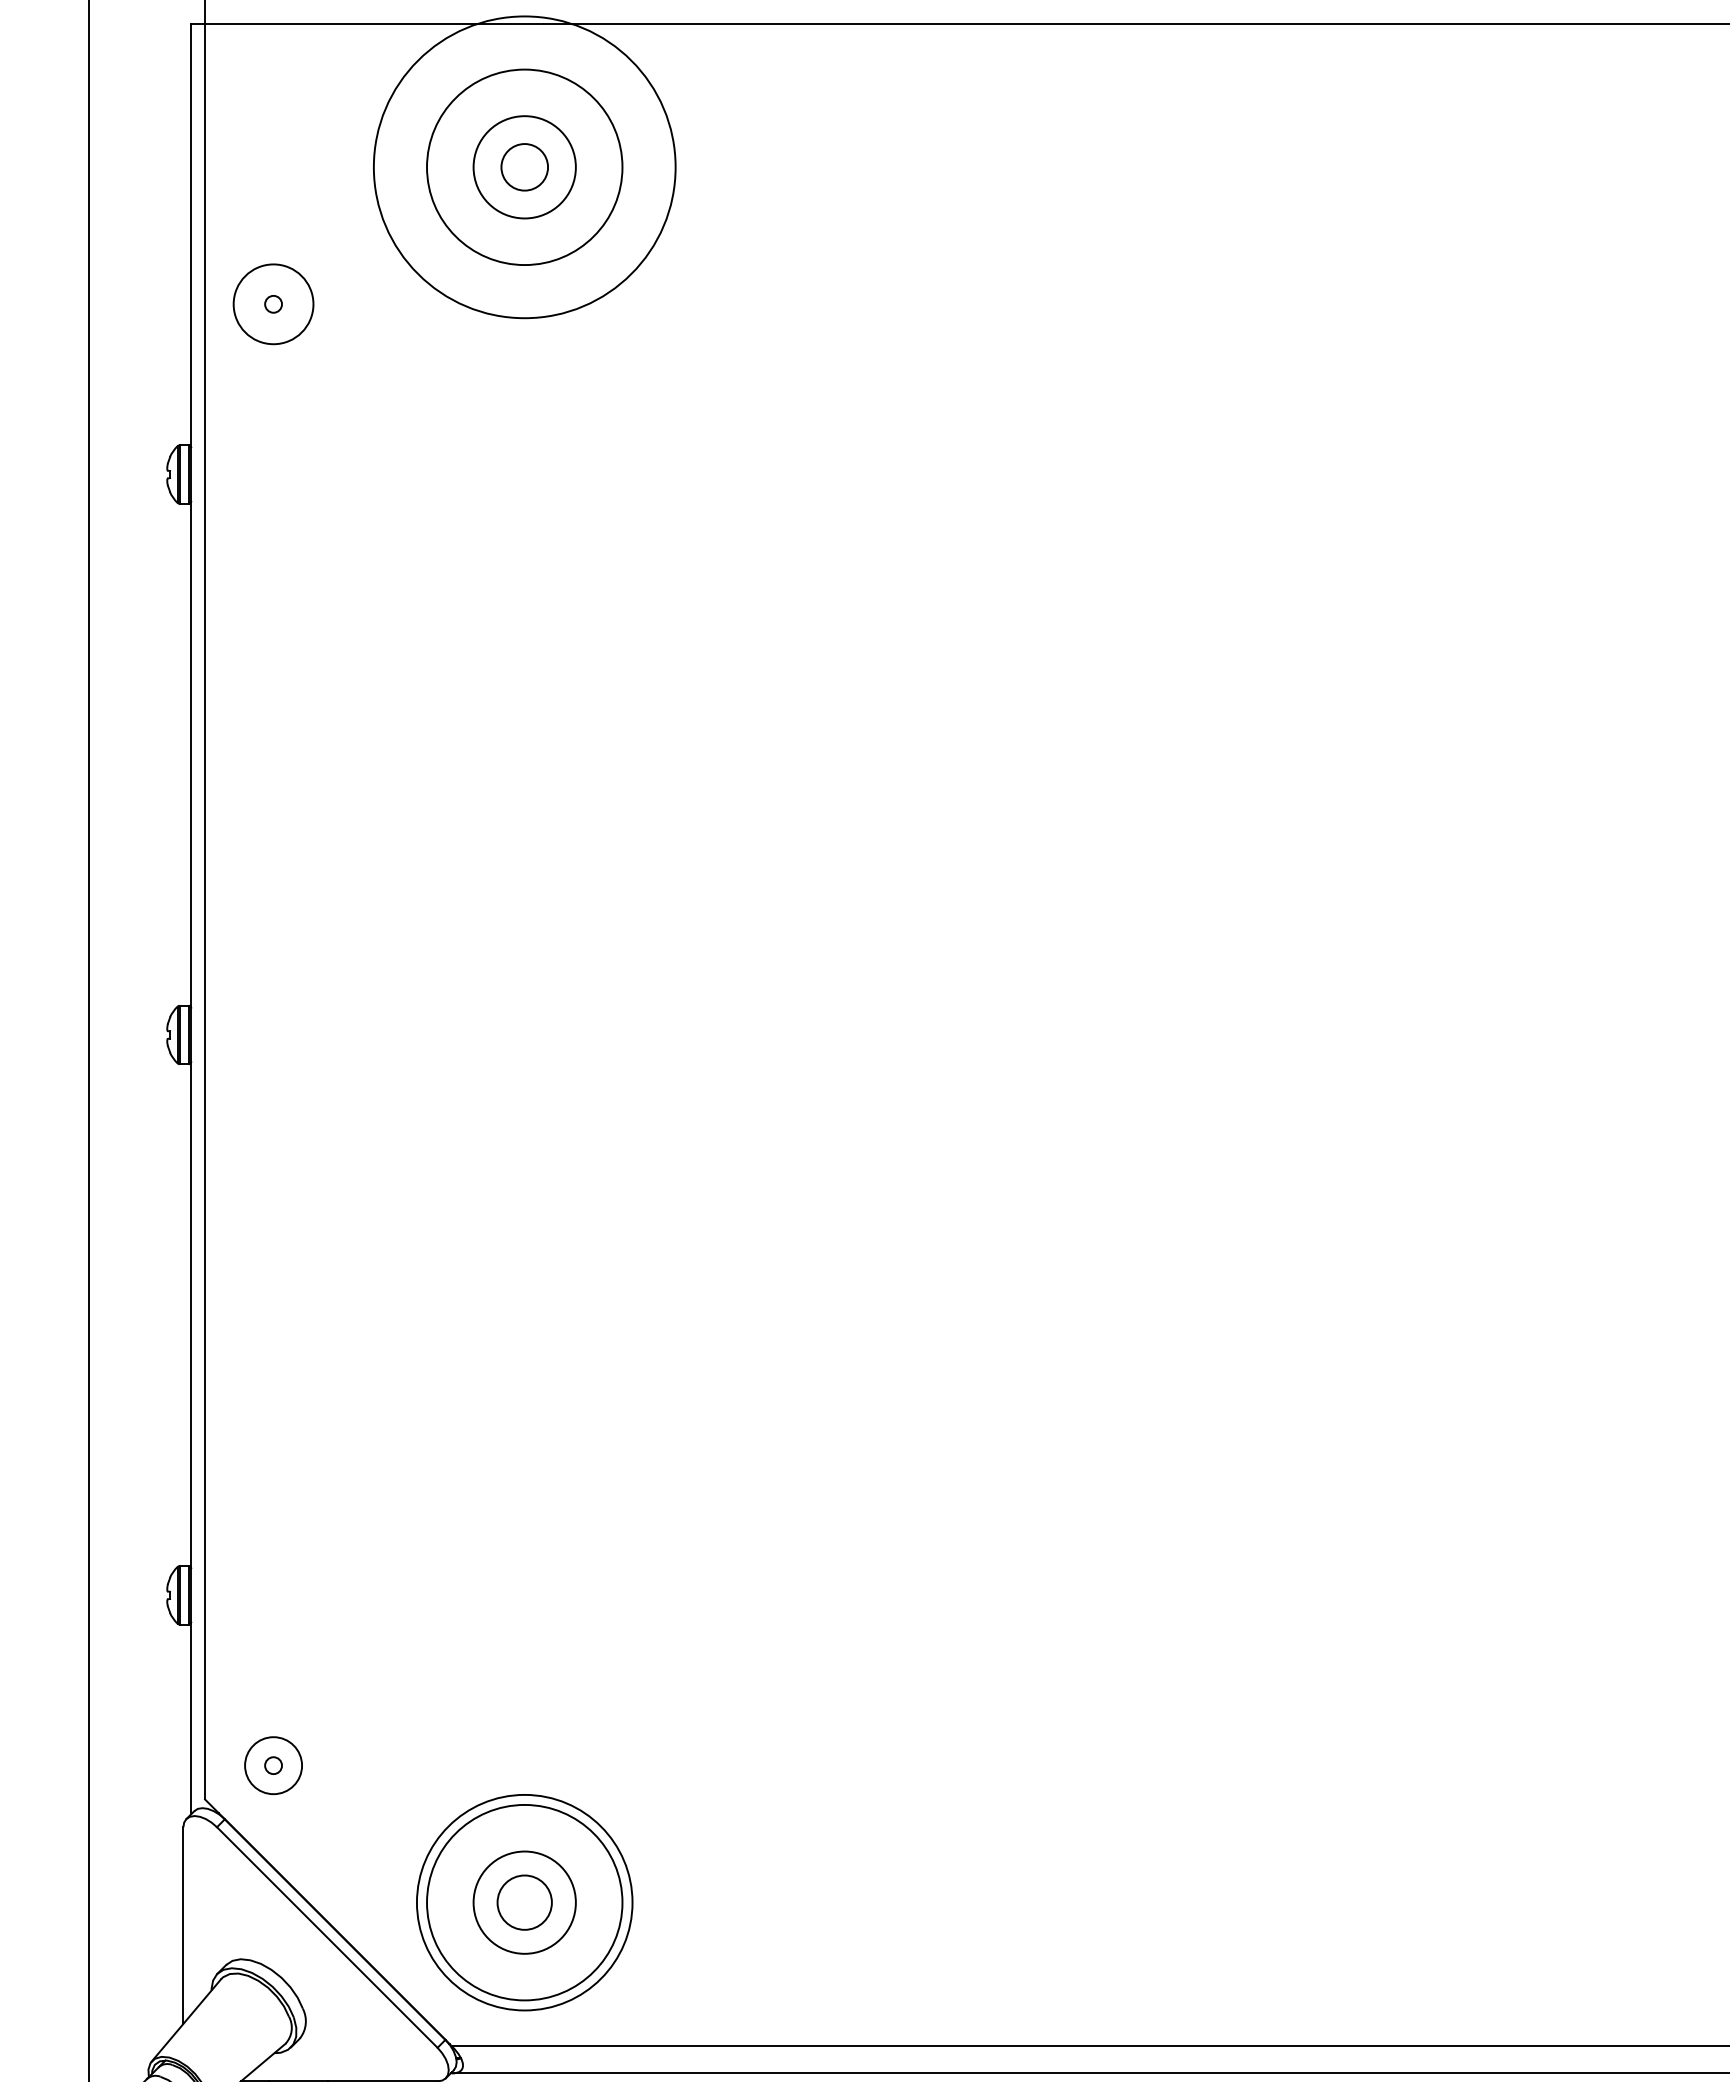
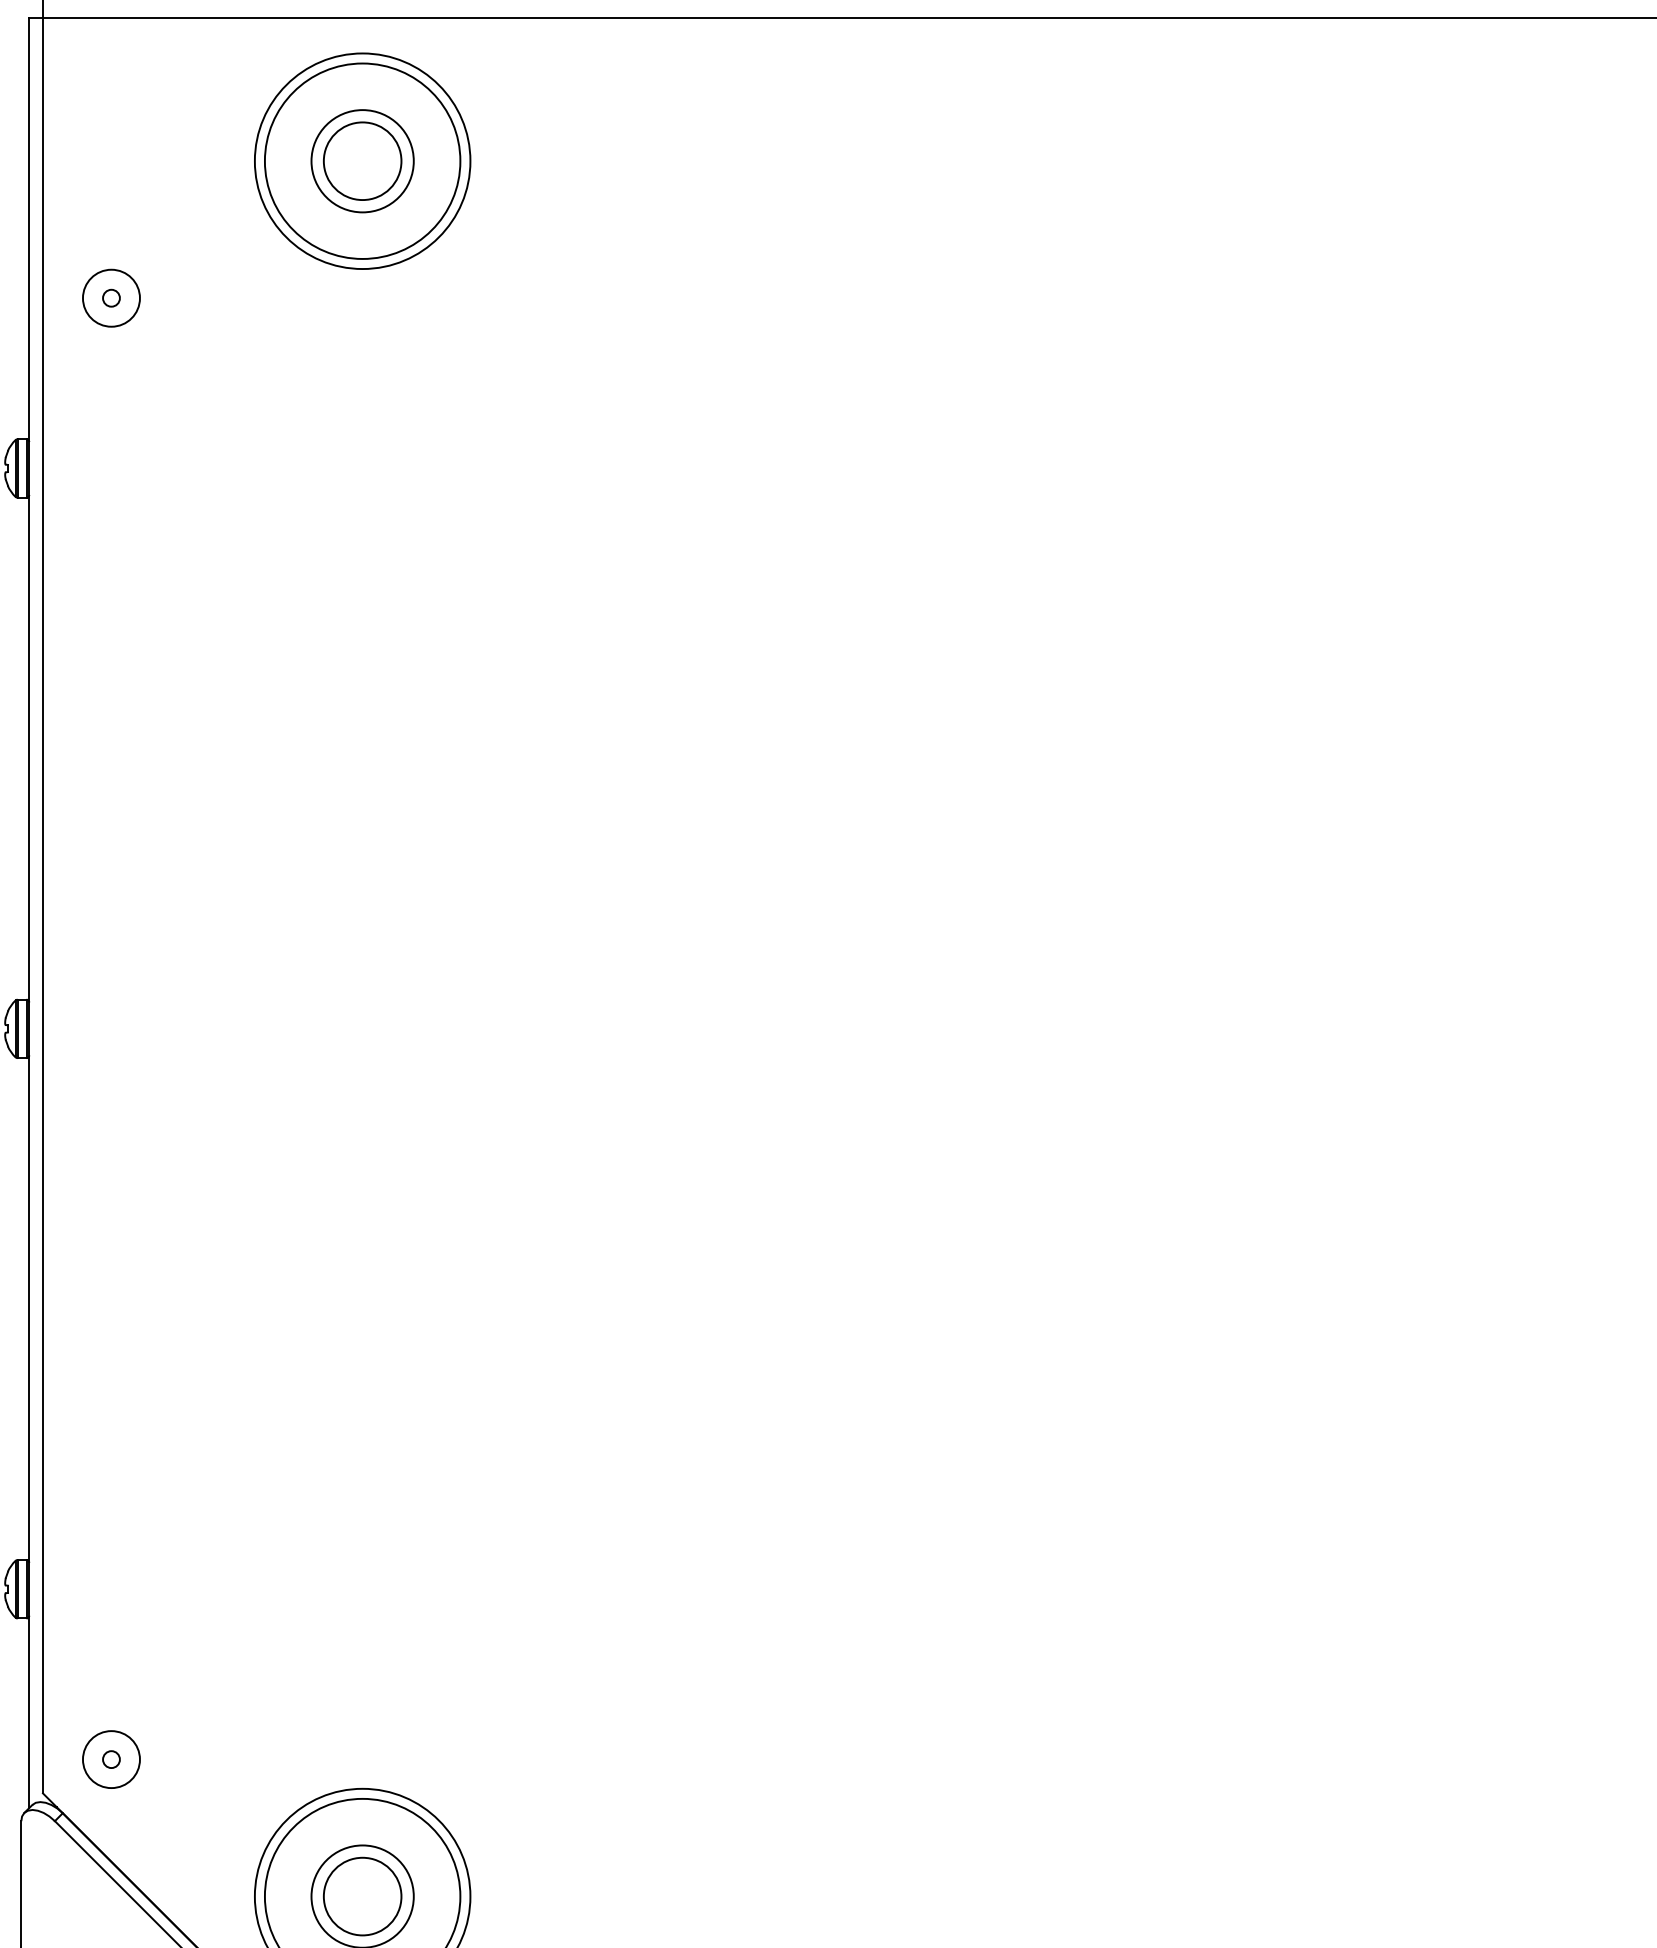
circle: (524, 167) -> (362, 161), size x0.71
circle: (524, 167) -> (362, 161), size x1.67
circle: (273, 303) -> (111, 297), size x0.71
circle: (524, 1902) -> (362, 1896), size x1.43

